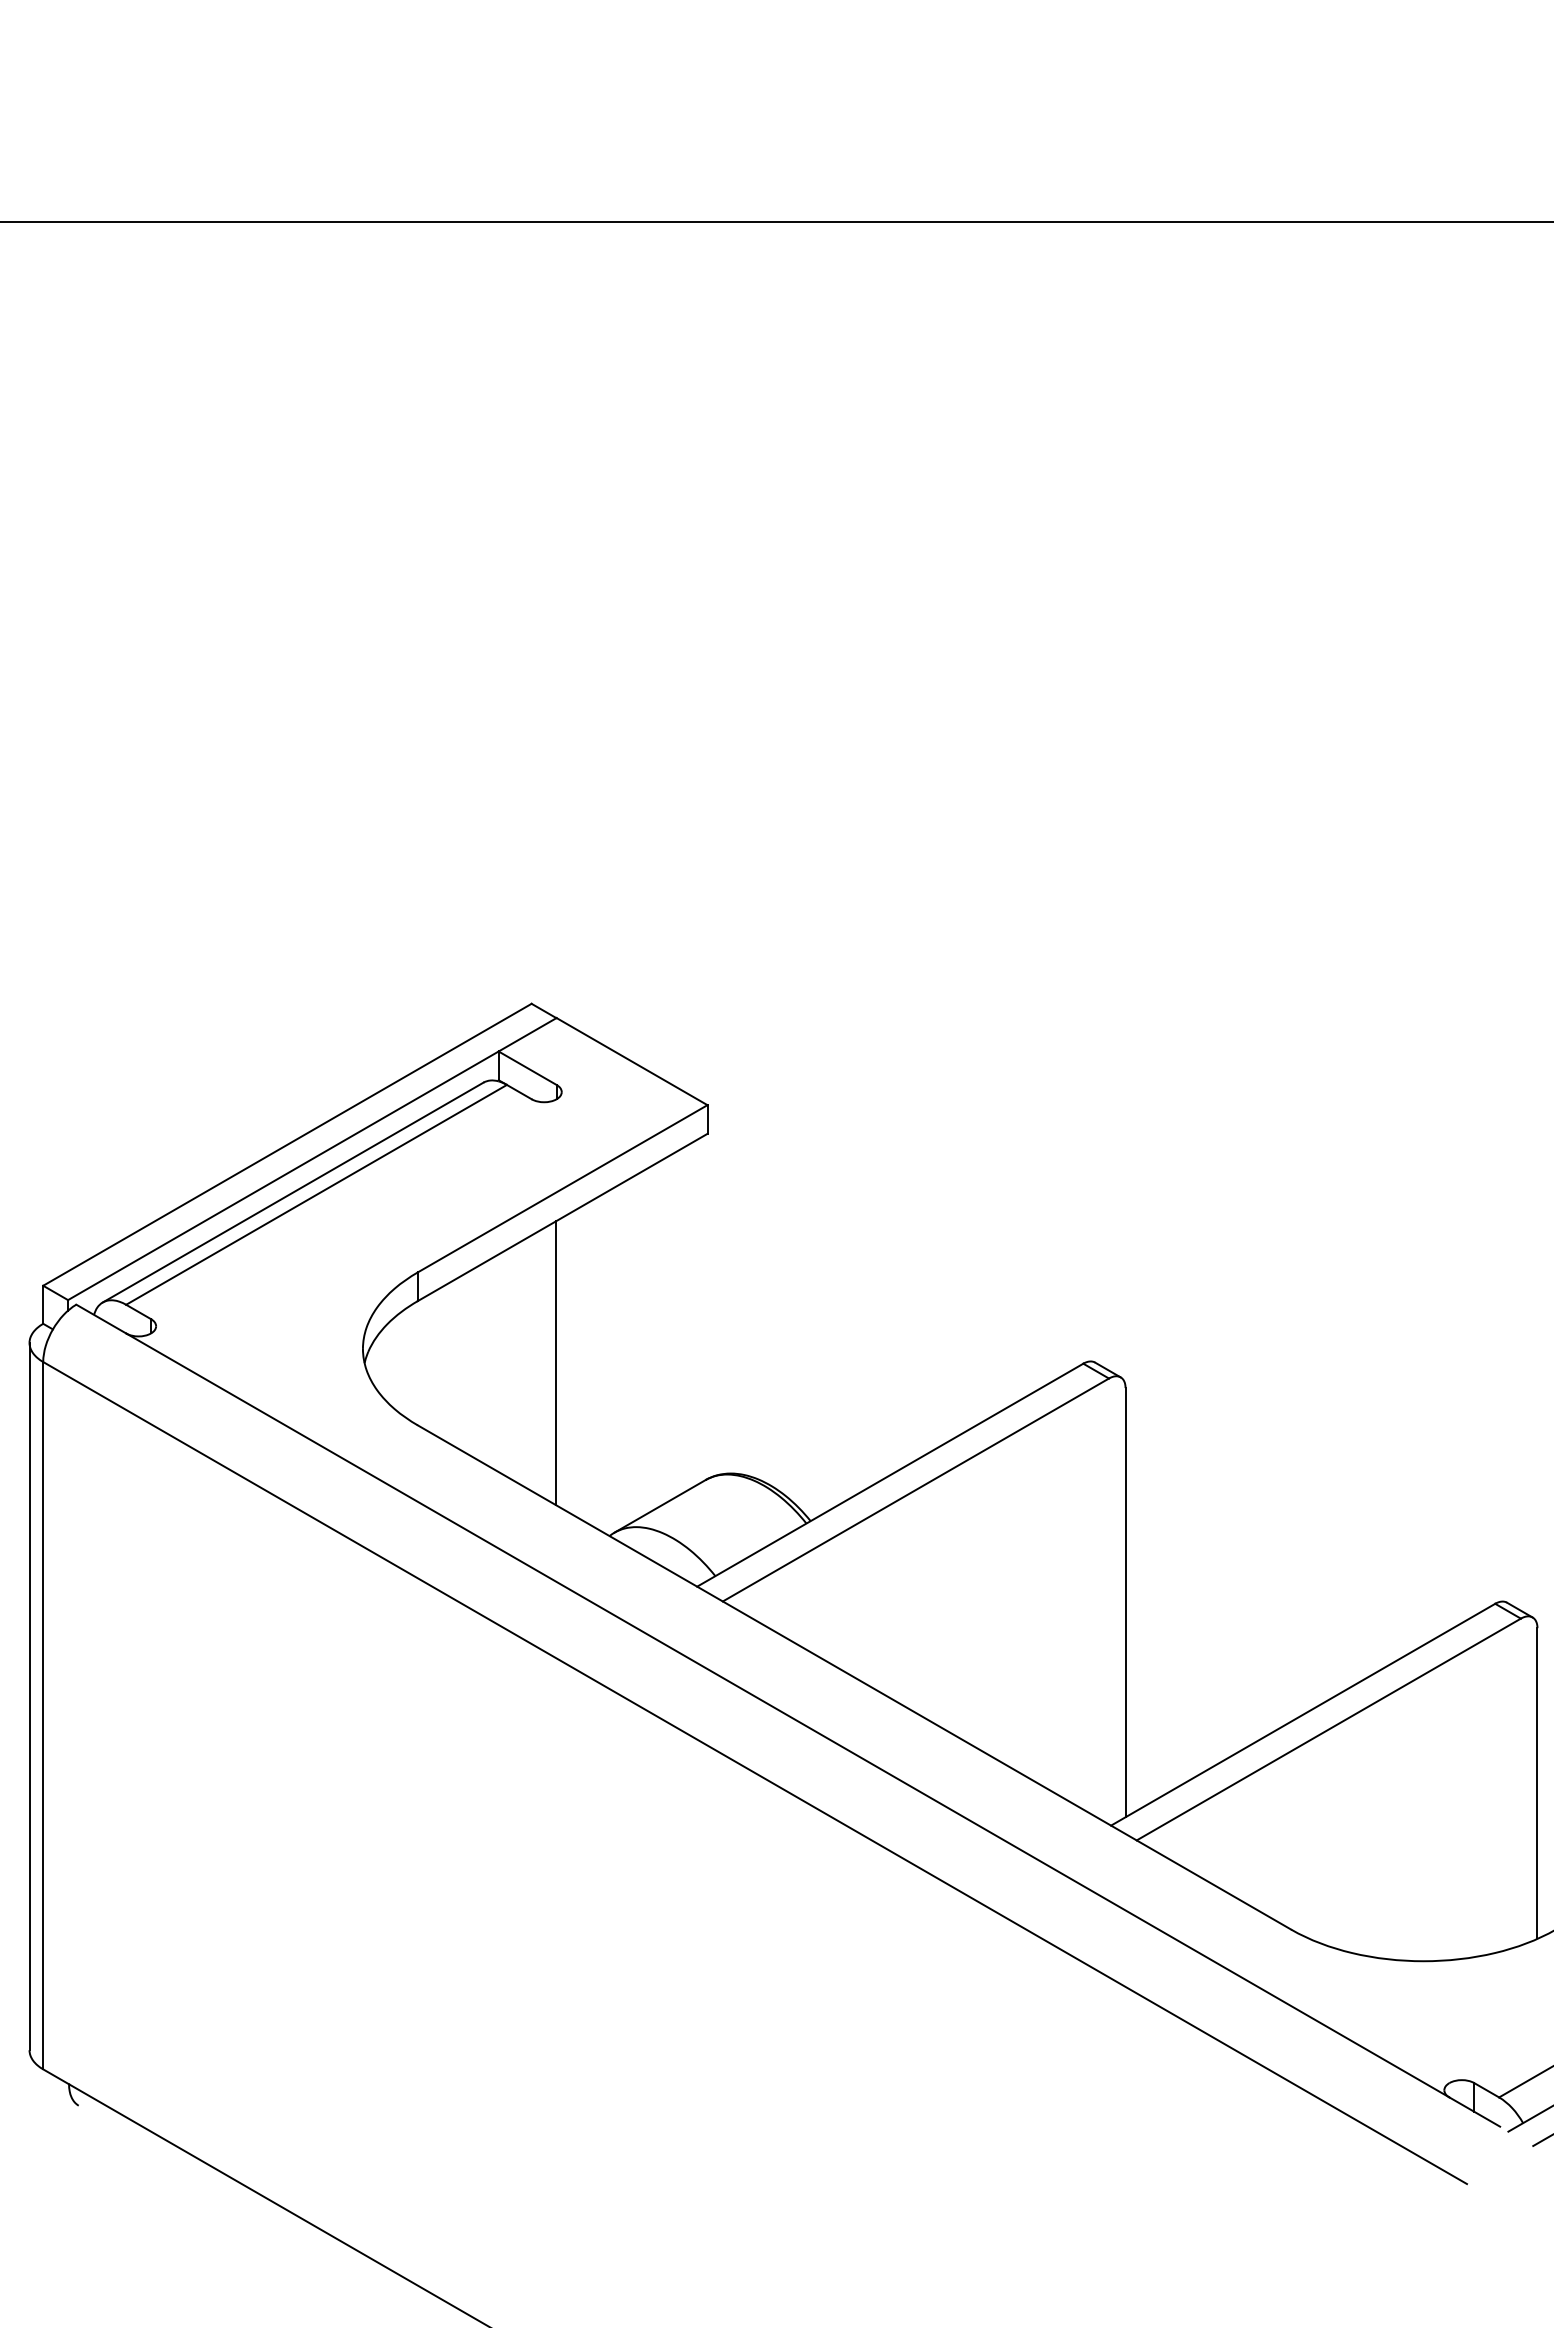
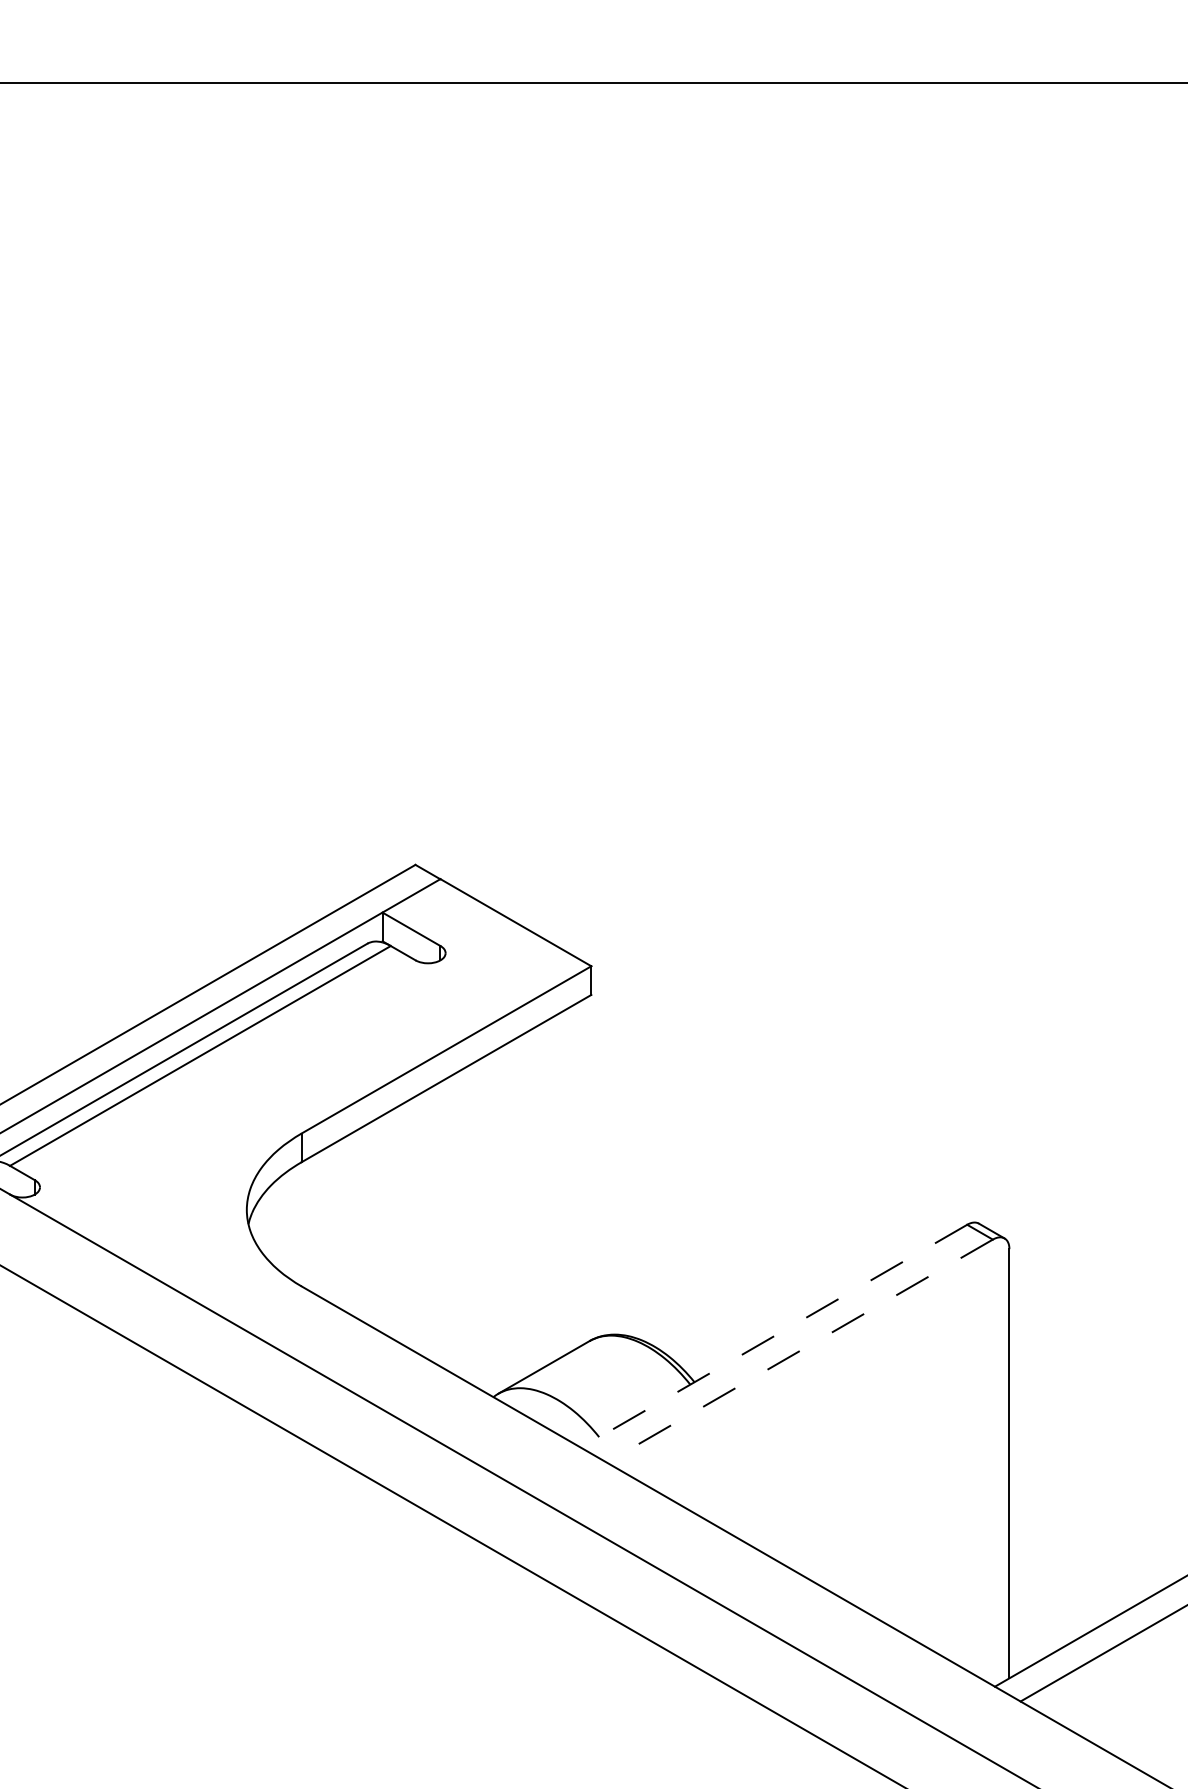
line: (556, 1363) -> (440, 1224), removed
line: (890, 1475) -> (774, 1336), solid -> dashed
line: (915, 1490) -> (799, 1351), solid -> dashed

